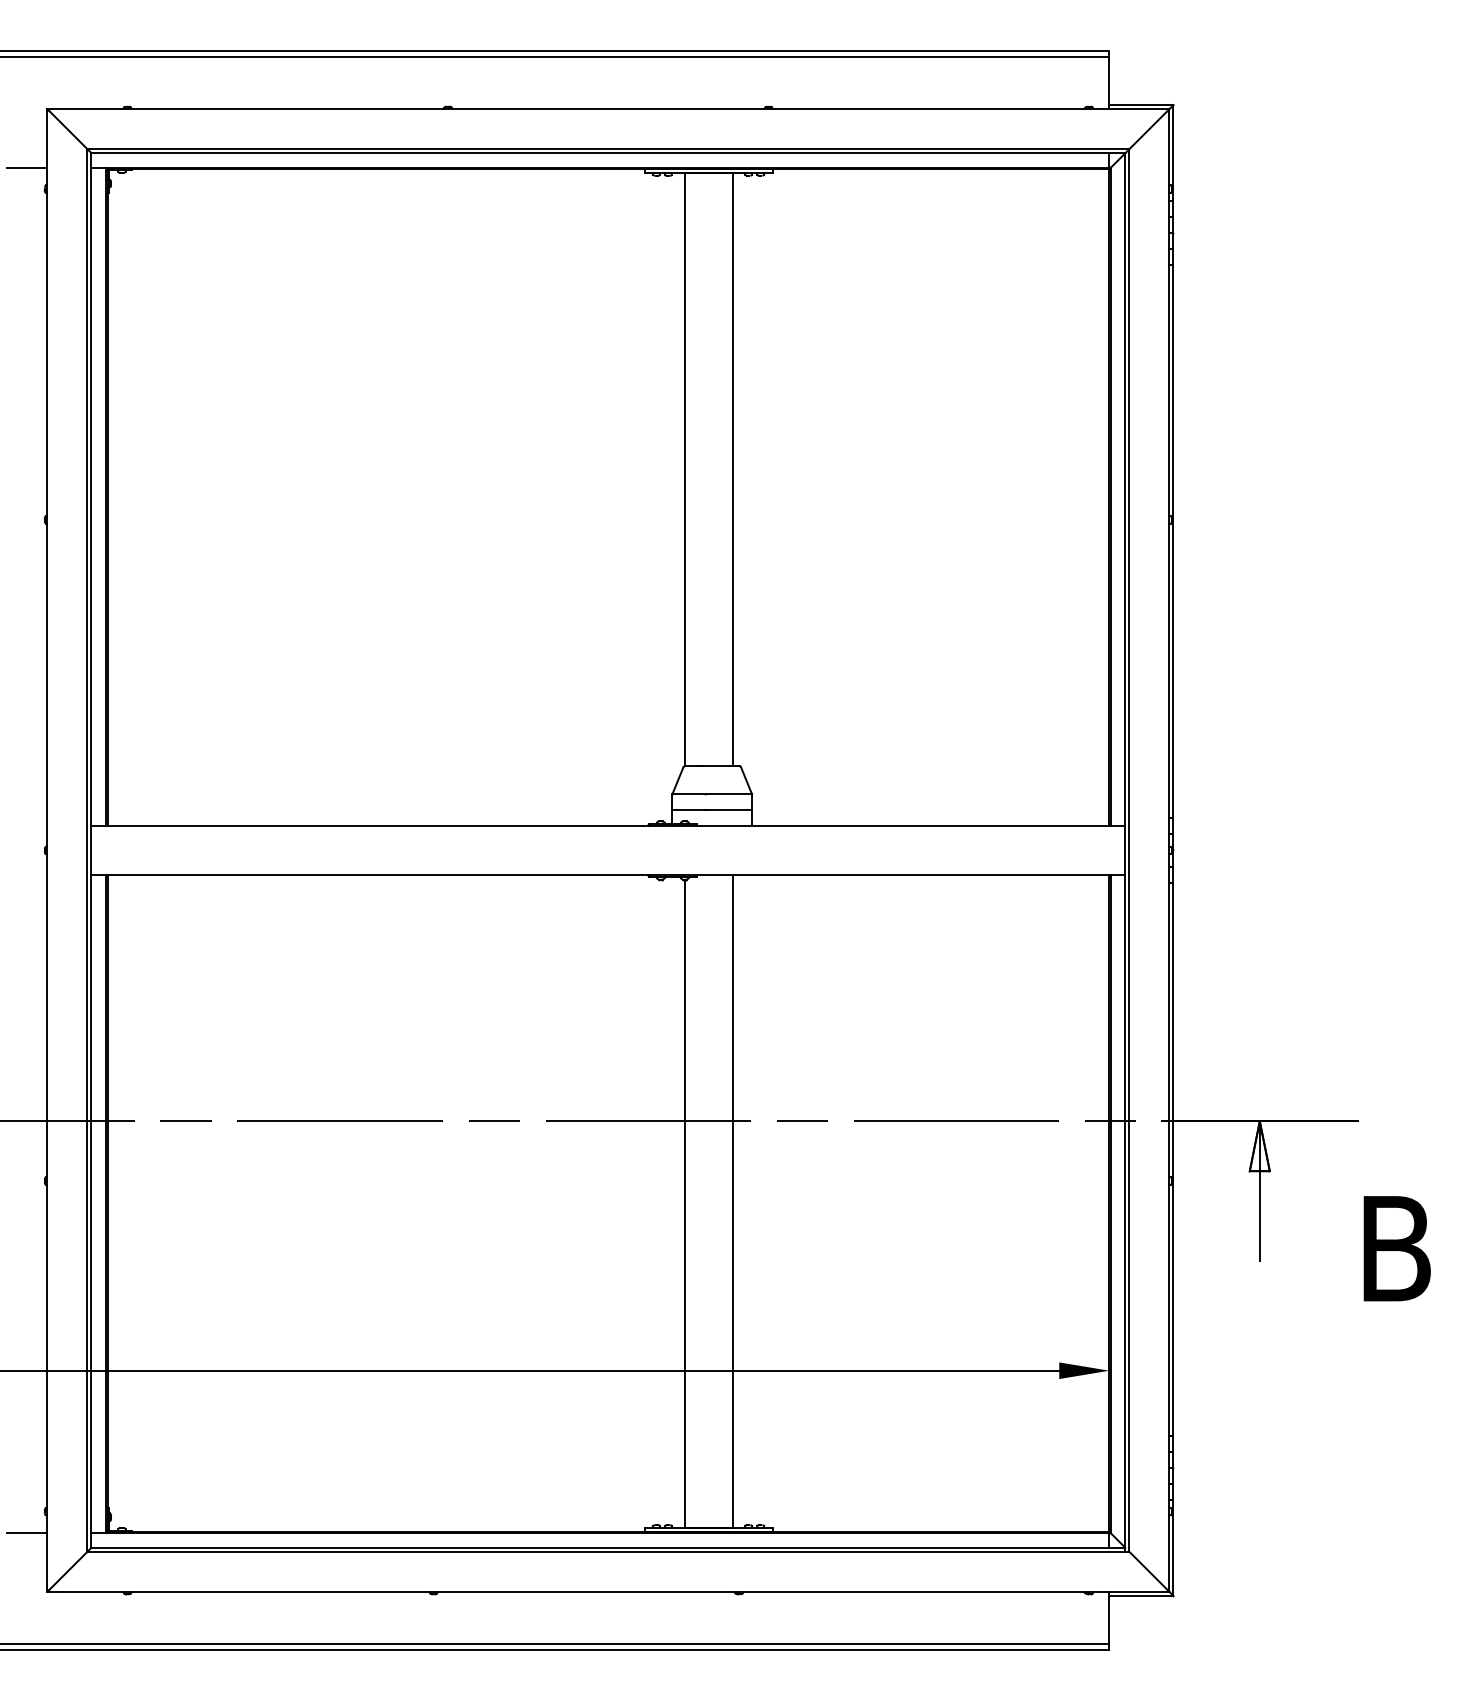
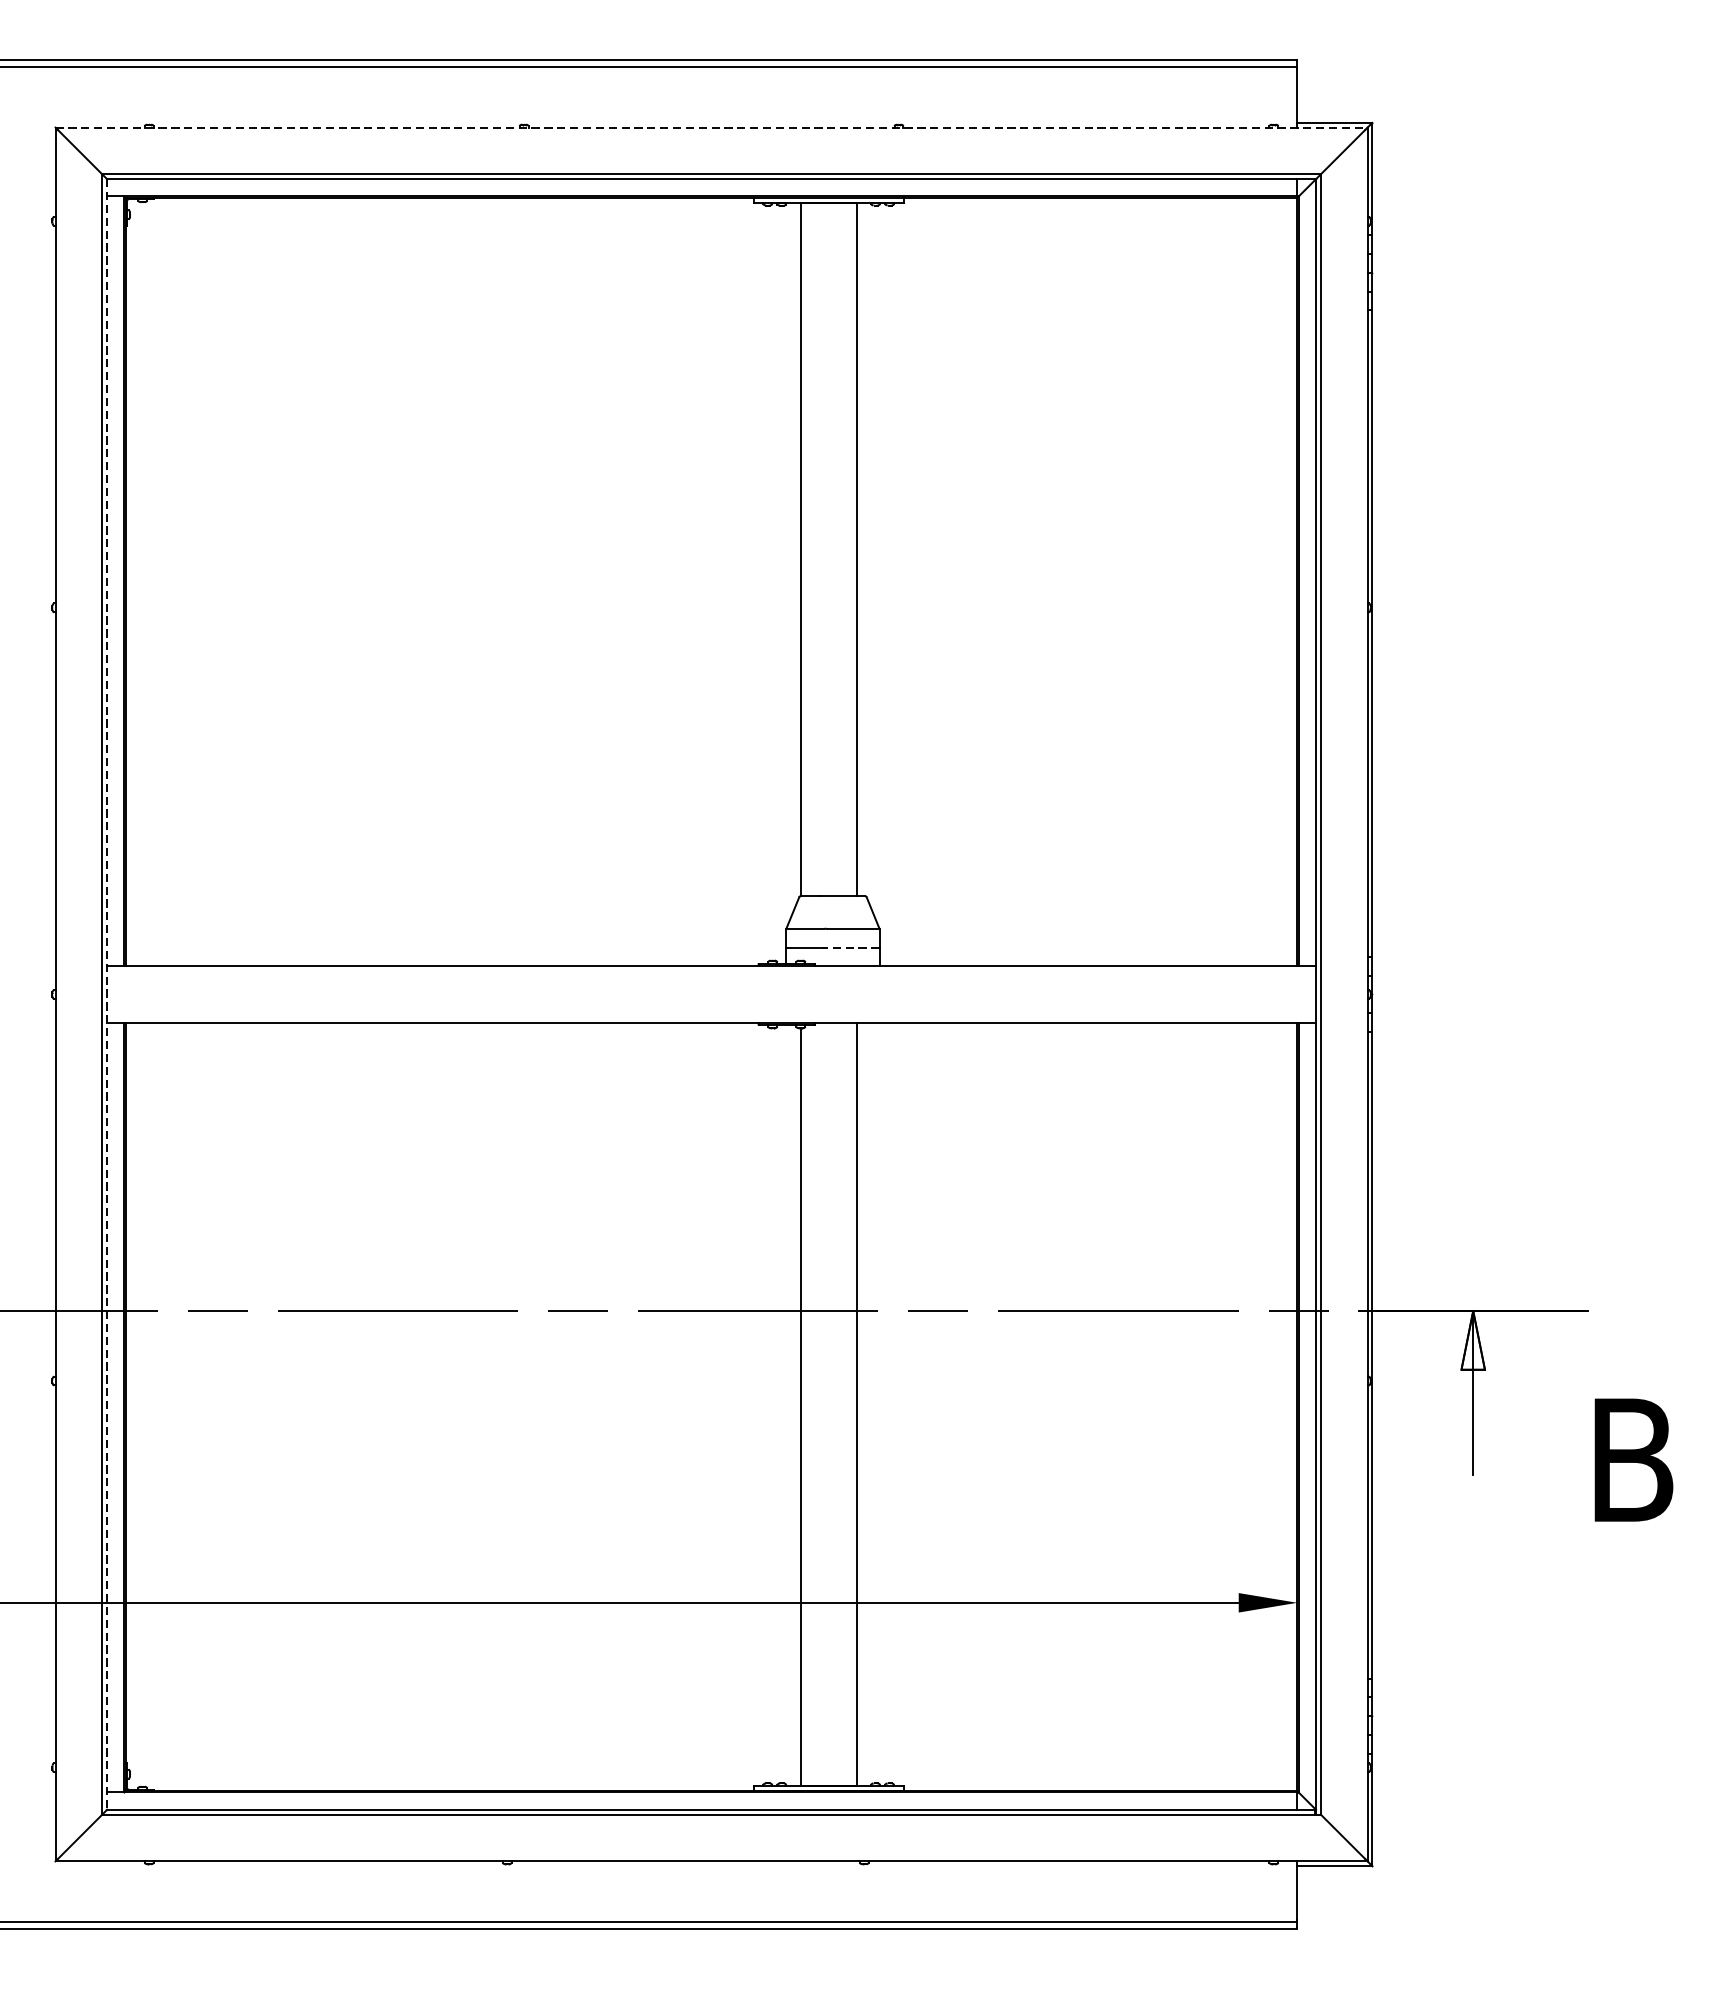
line: (608, 109) -> (711, 128), solid -> dashed
line: (27, 168) -> (32, 197), removed
line: (729, 810) -> (853, 947), solid -> dashed
line: (91, 850) -> (107, 994), solid -> dashed
line: (27, 1532) -> (32, 1791), removed

